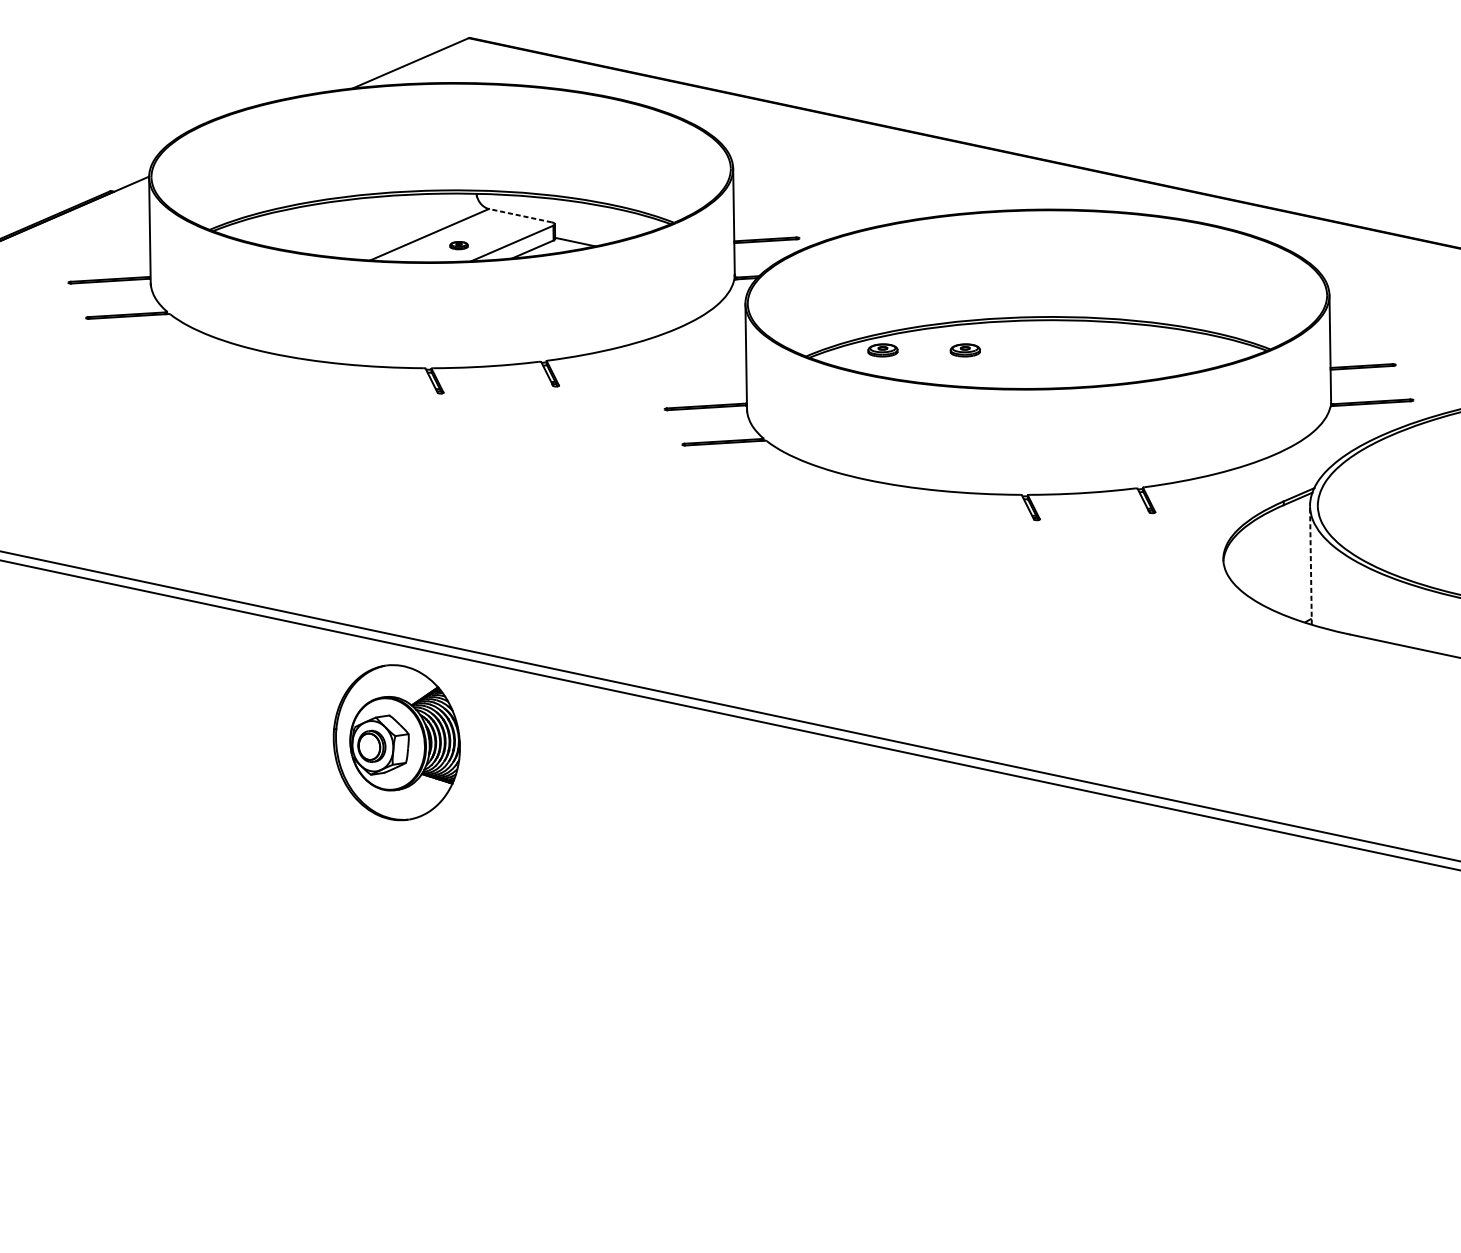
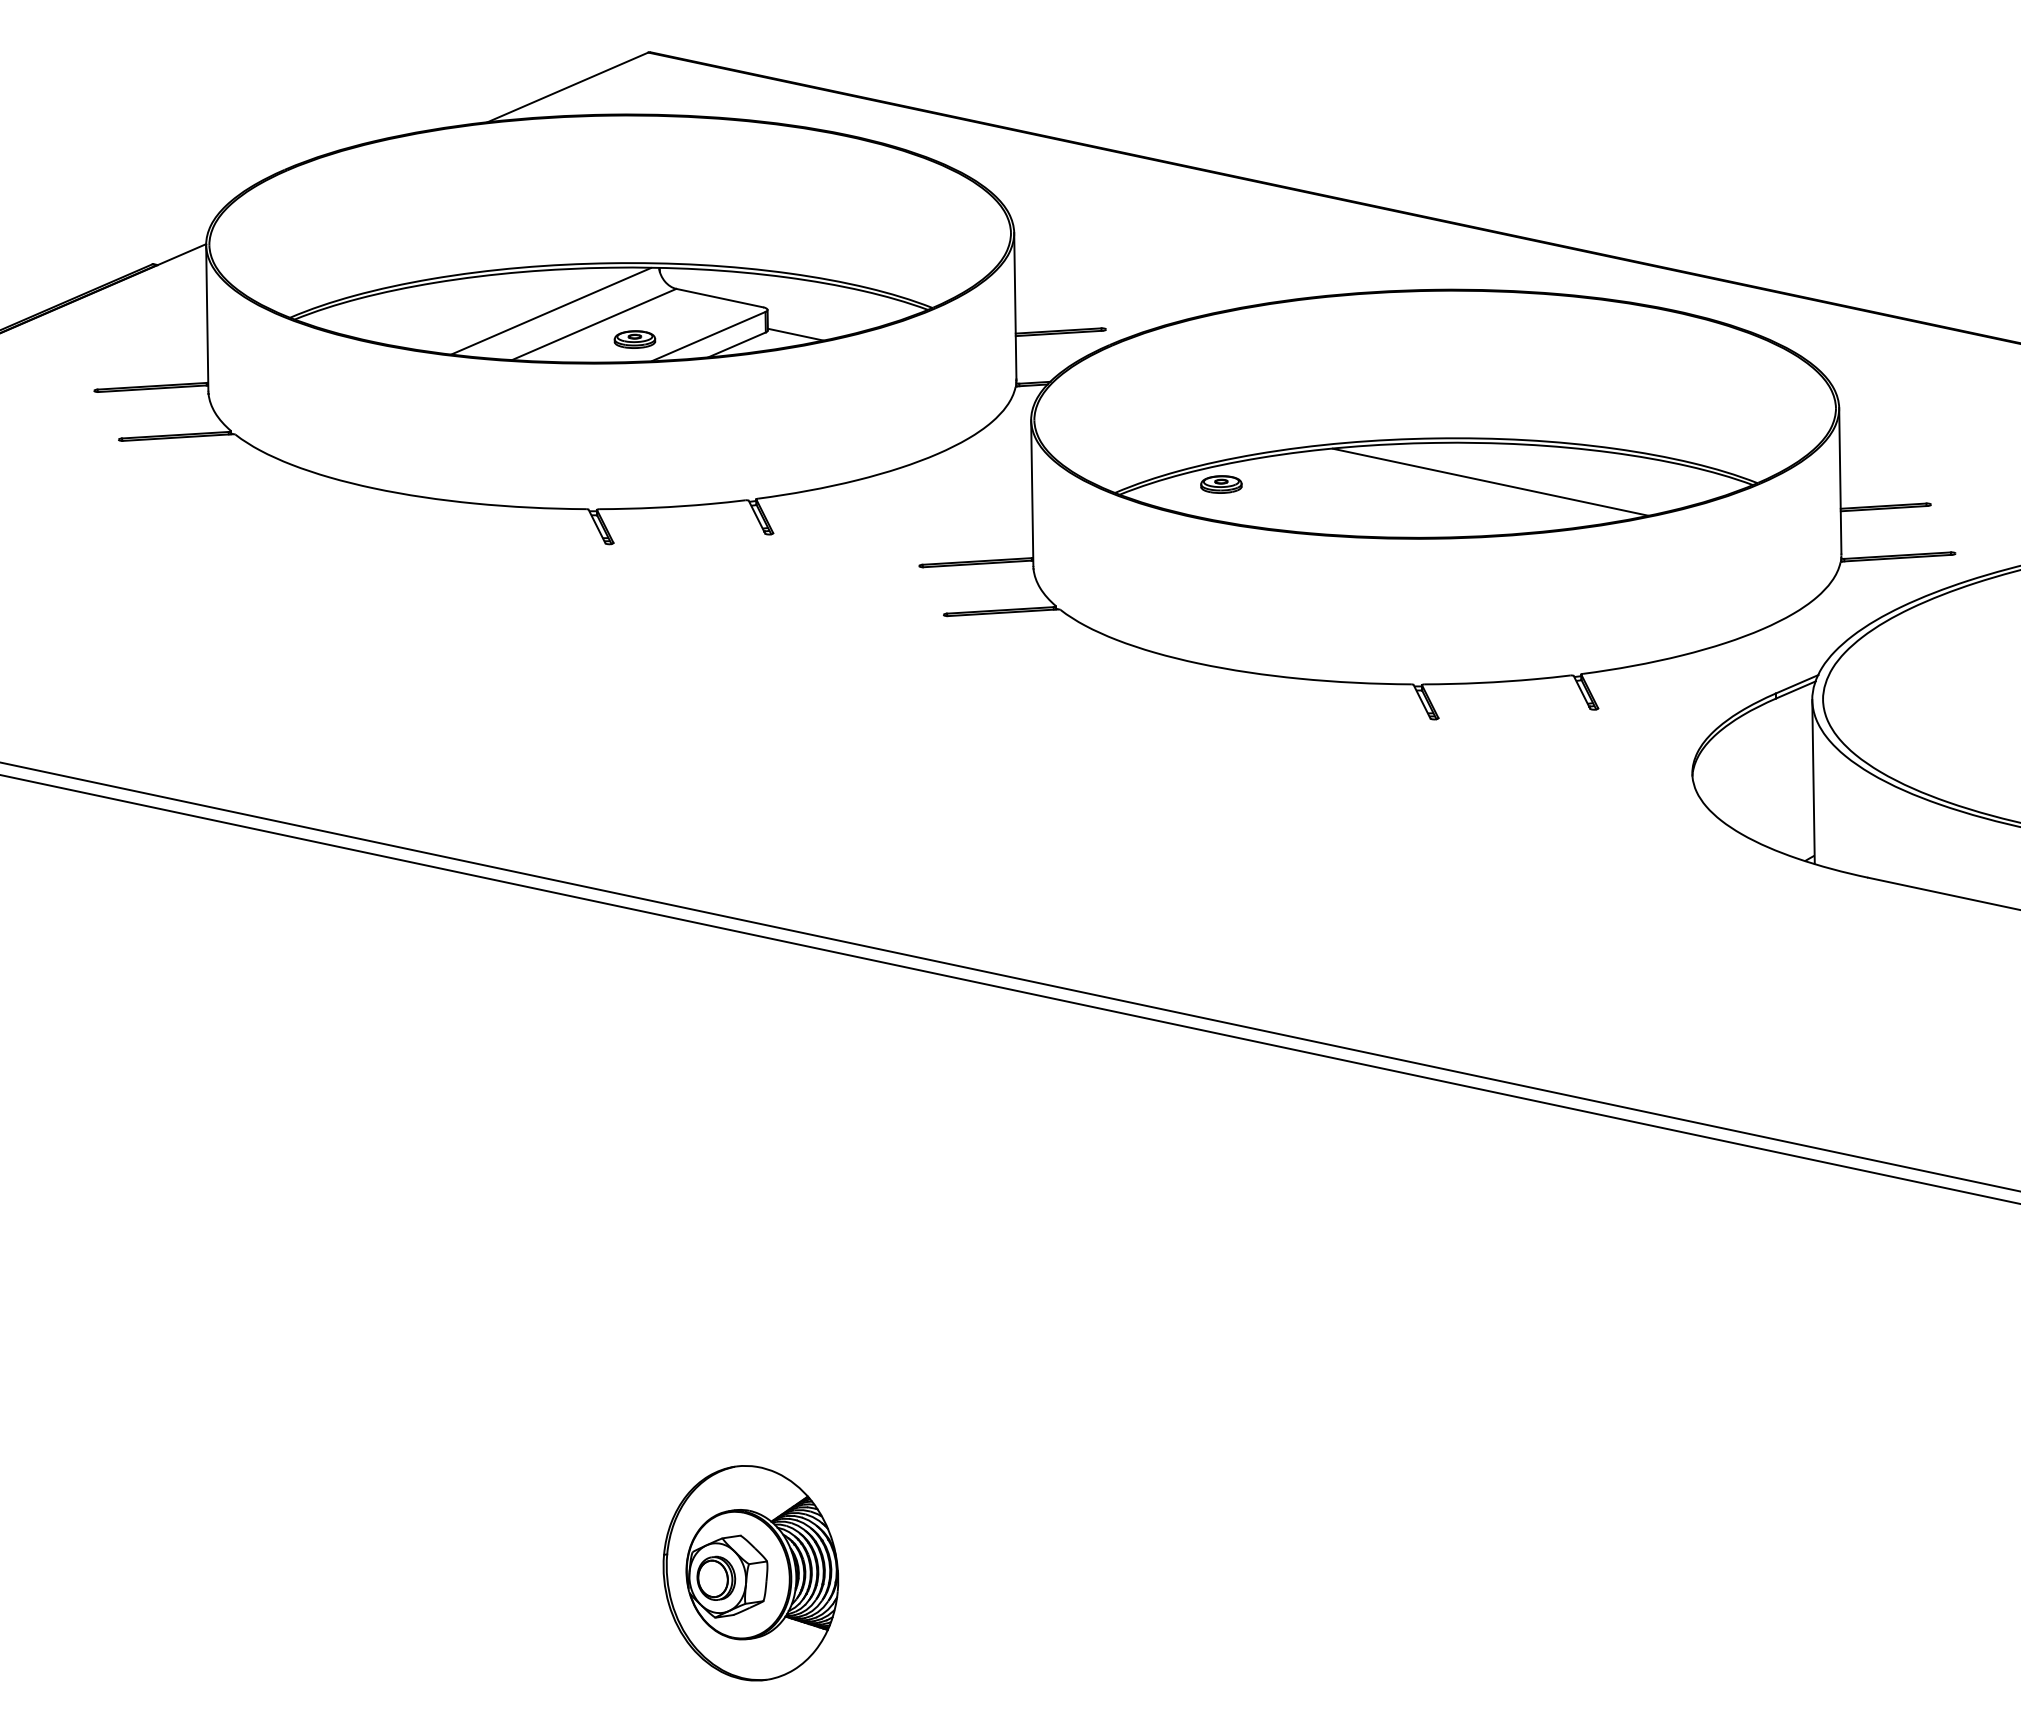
line: (520, 215) -> (719, 298), dashed -> solid
line: (398, 225) -> (551, 311), added
part: (458, 245) -> (634, 339), size x1.67
line: (1077, 348) -> (1490, 481), added
part: (965, 350) -> (1335, 484), removed
line: (1310, 565) -> (1813, 782), dashed -> solid
part: (396, 742) -> (750, 1573), moved

